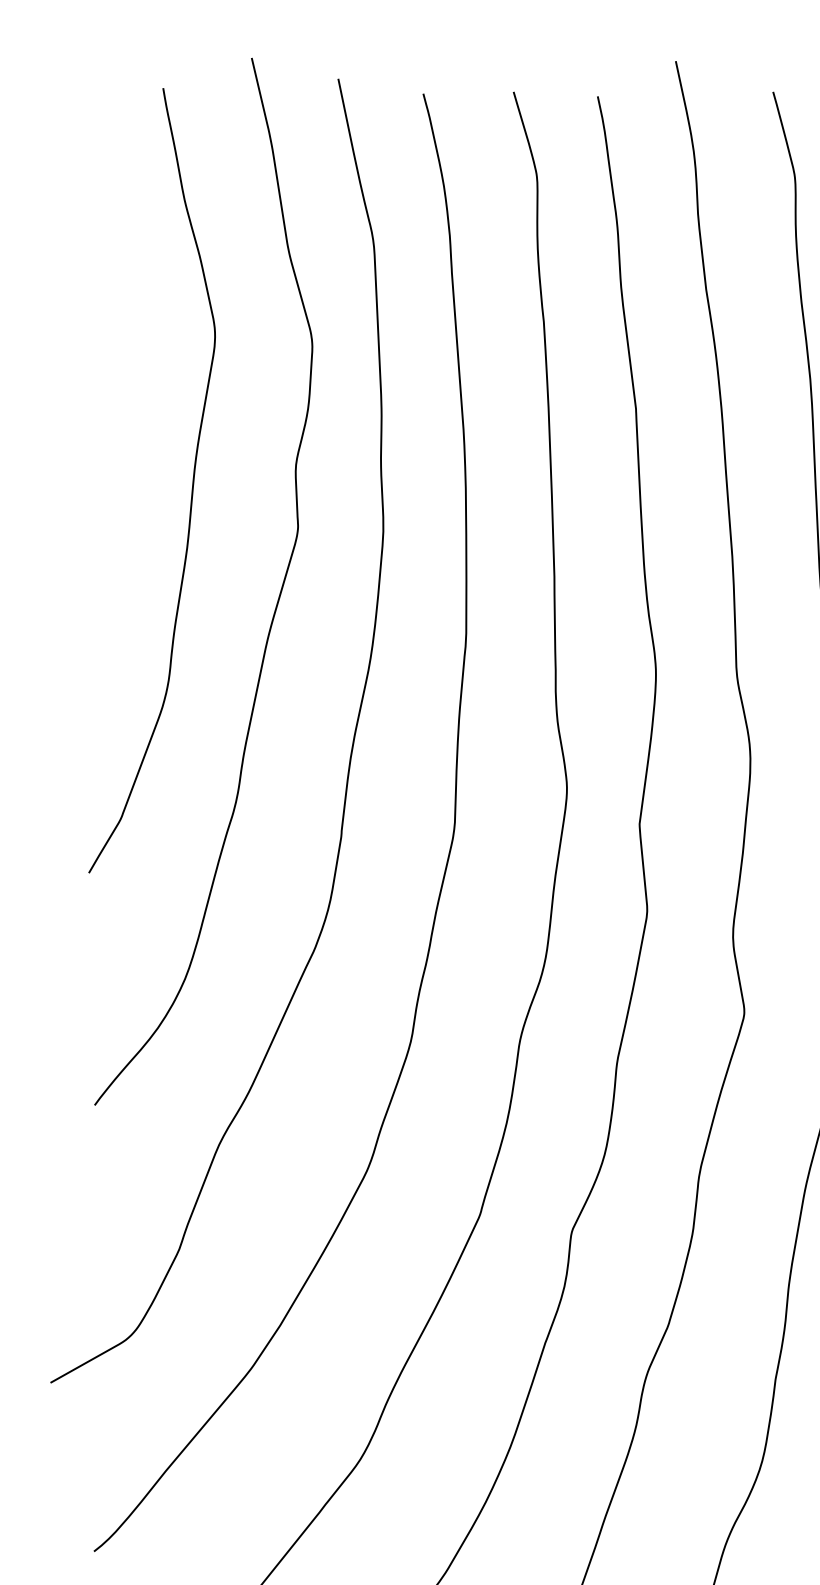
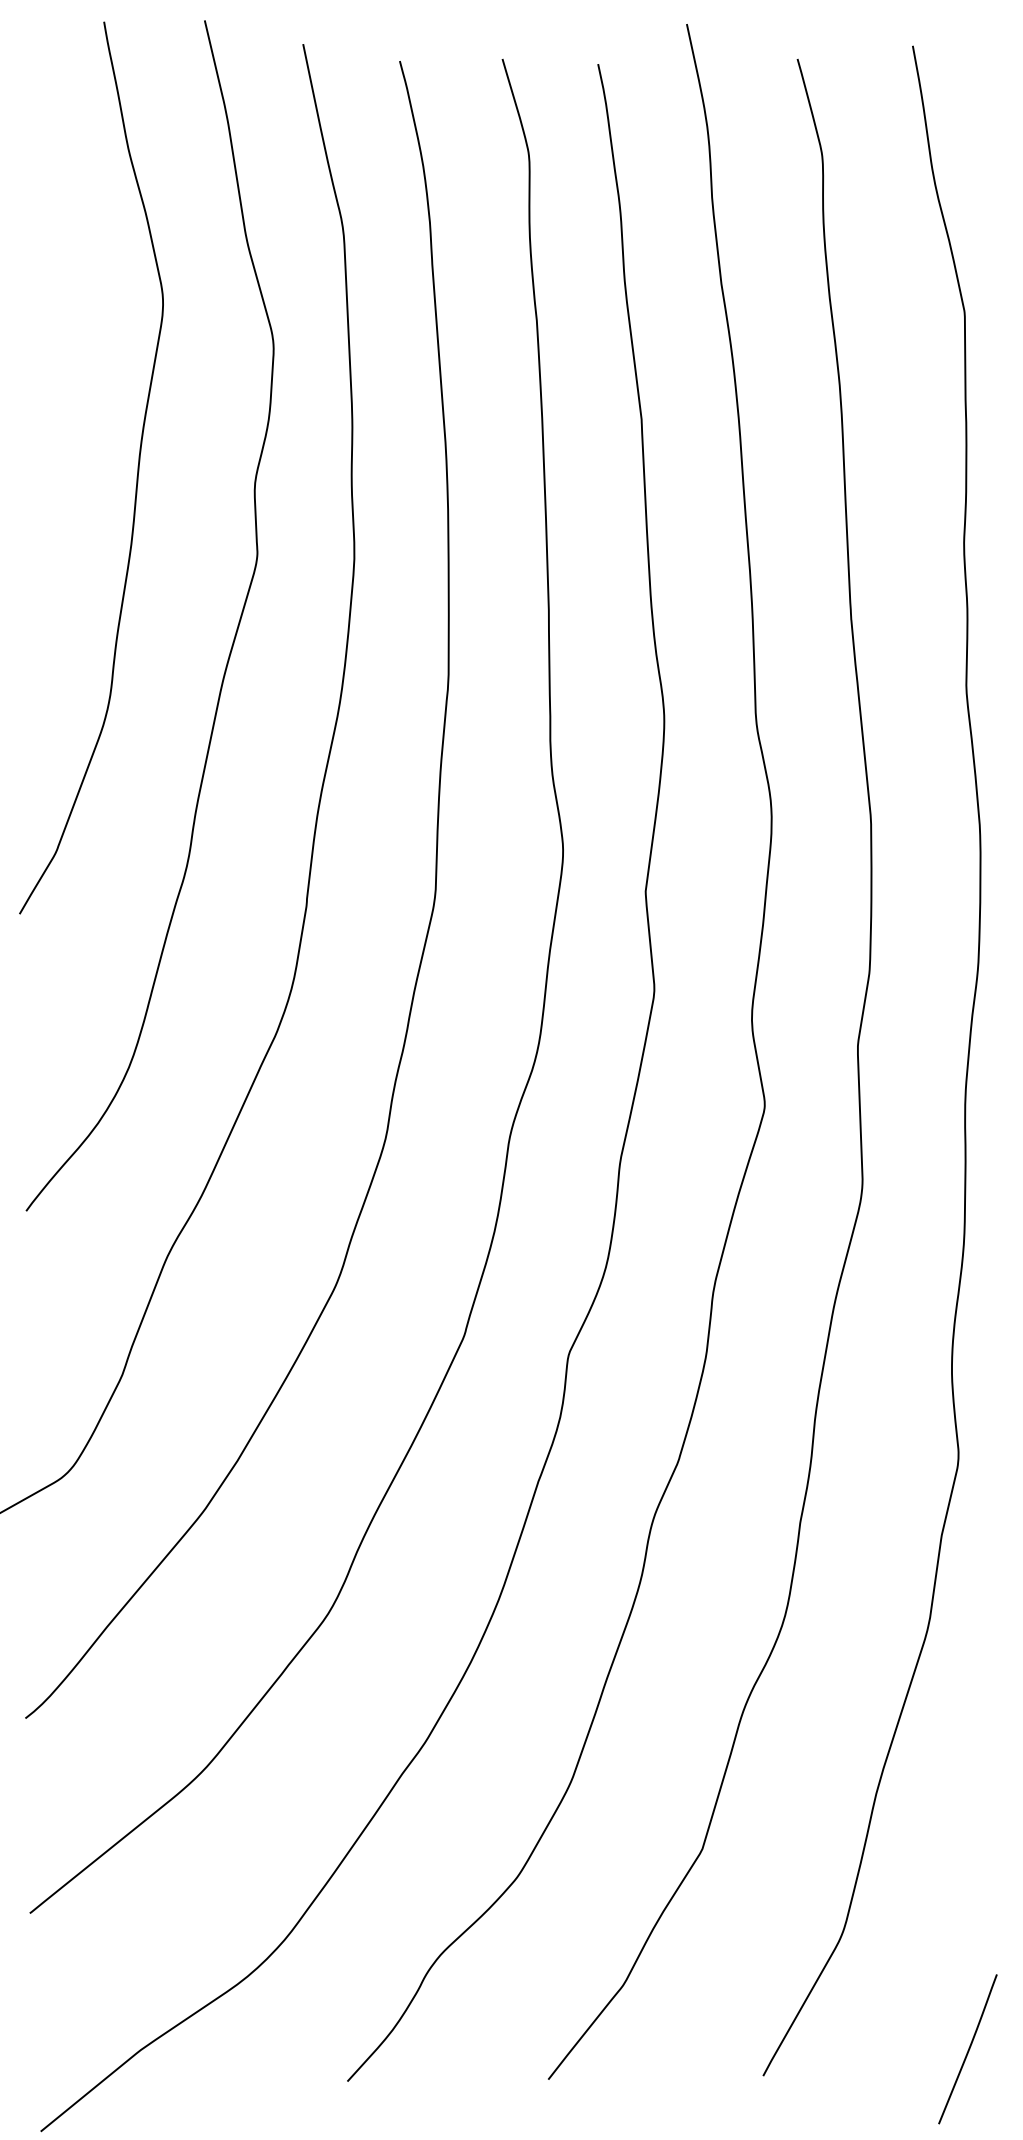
curve: (191, 488) -> (136, 476), moved

